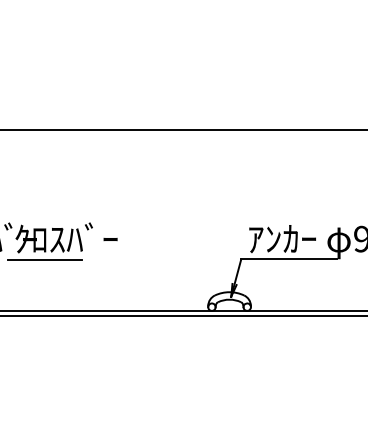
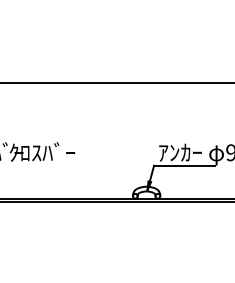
line: (44, 259) -> (28, 165), removed

